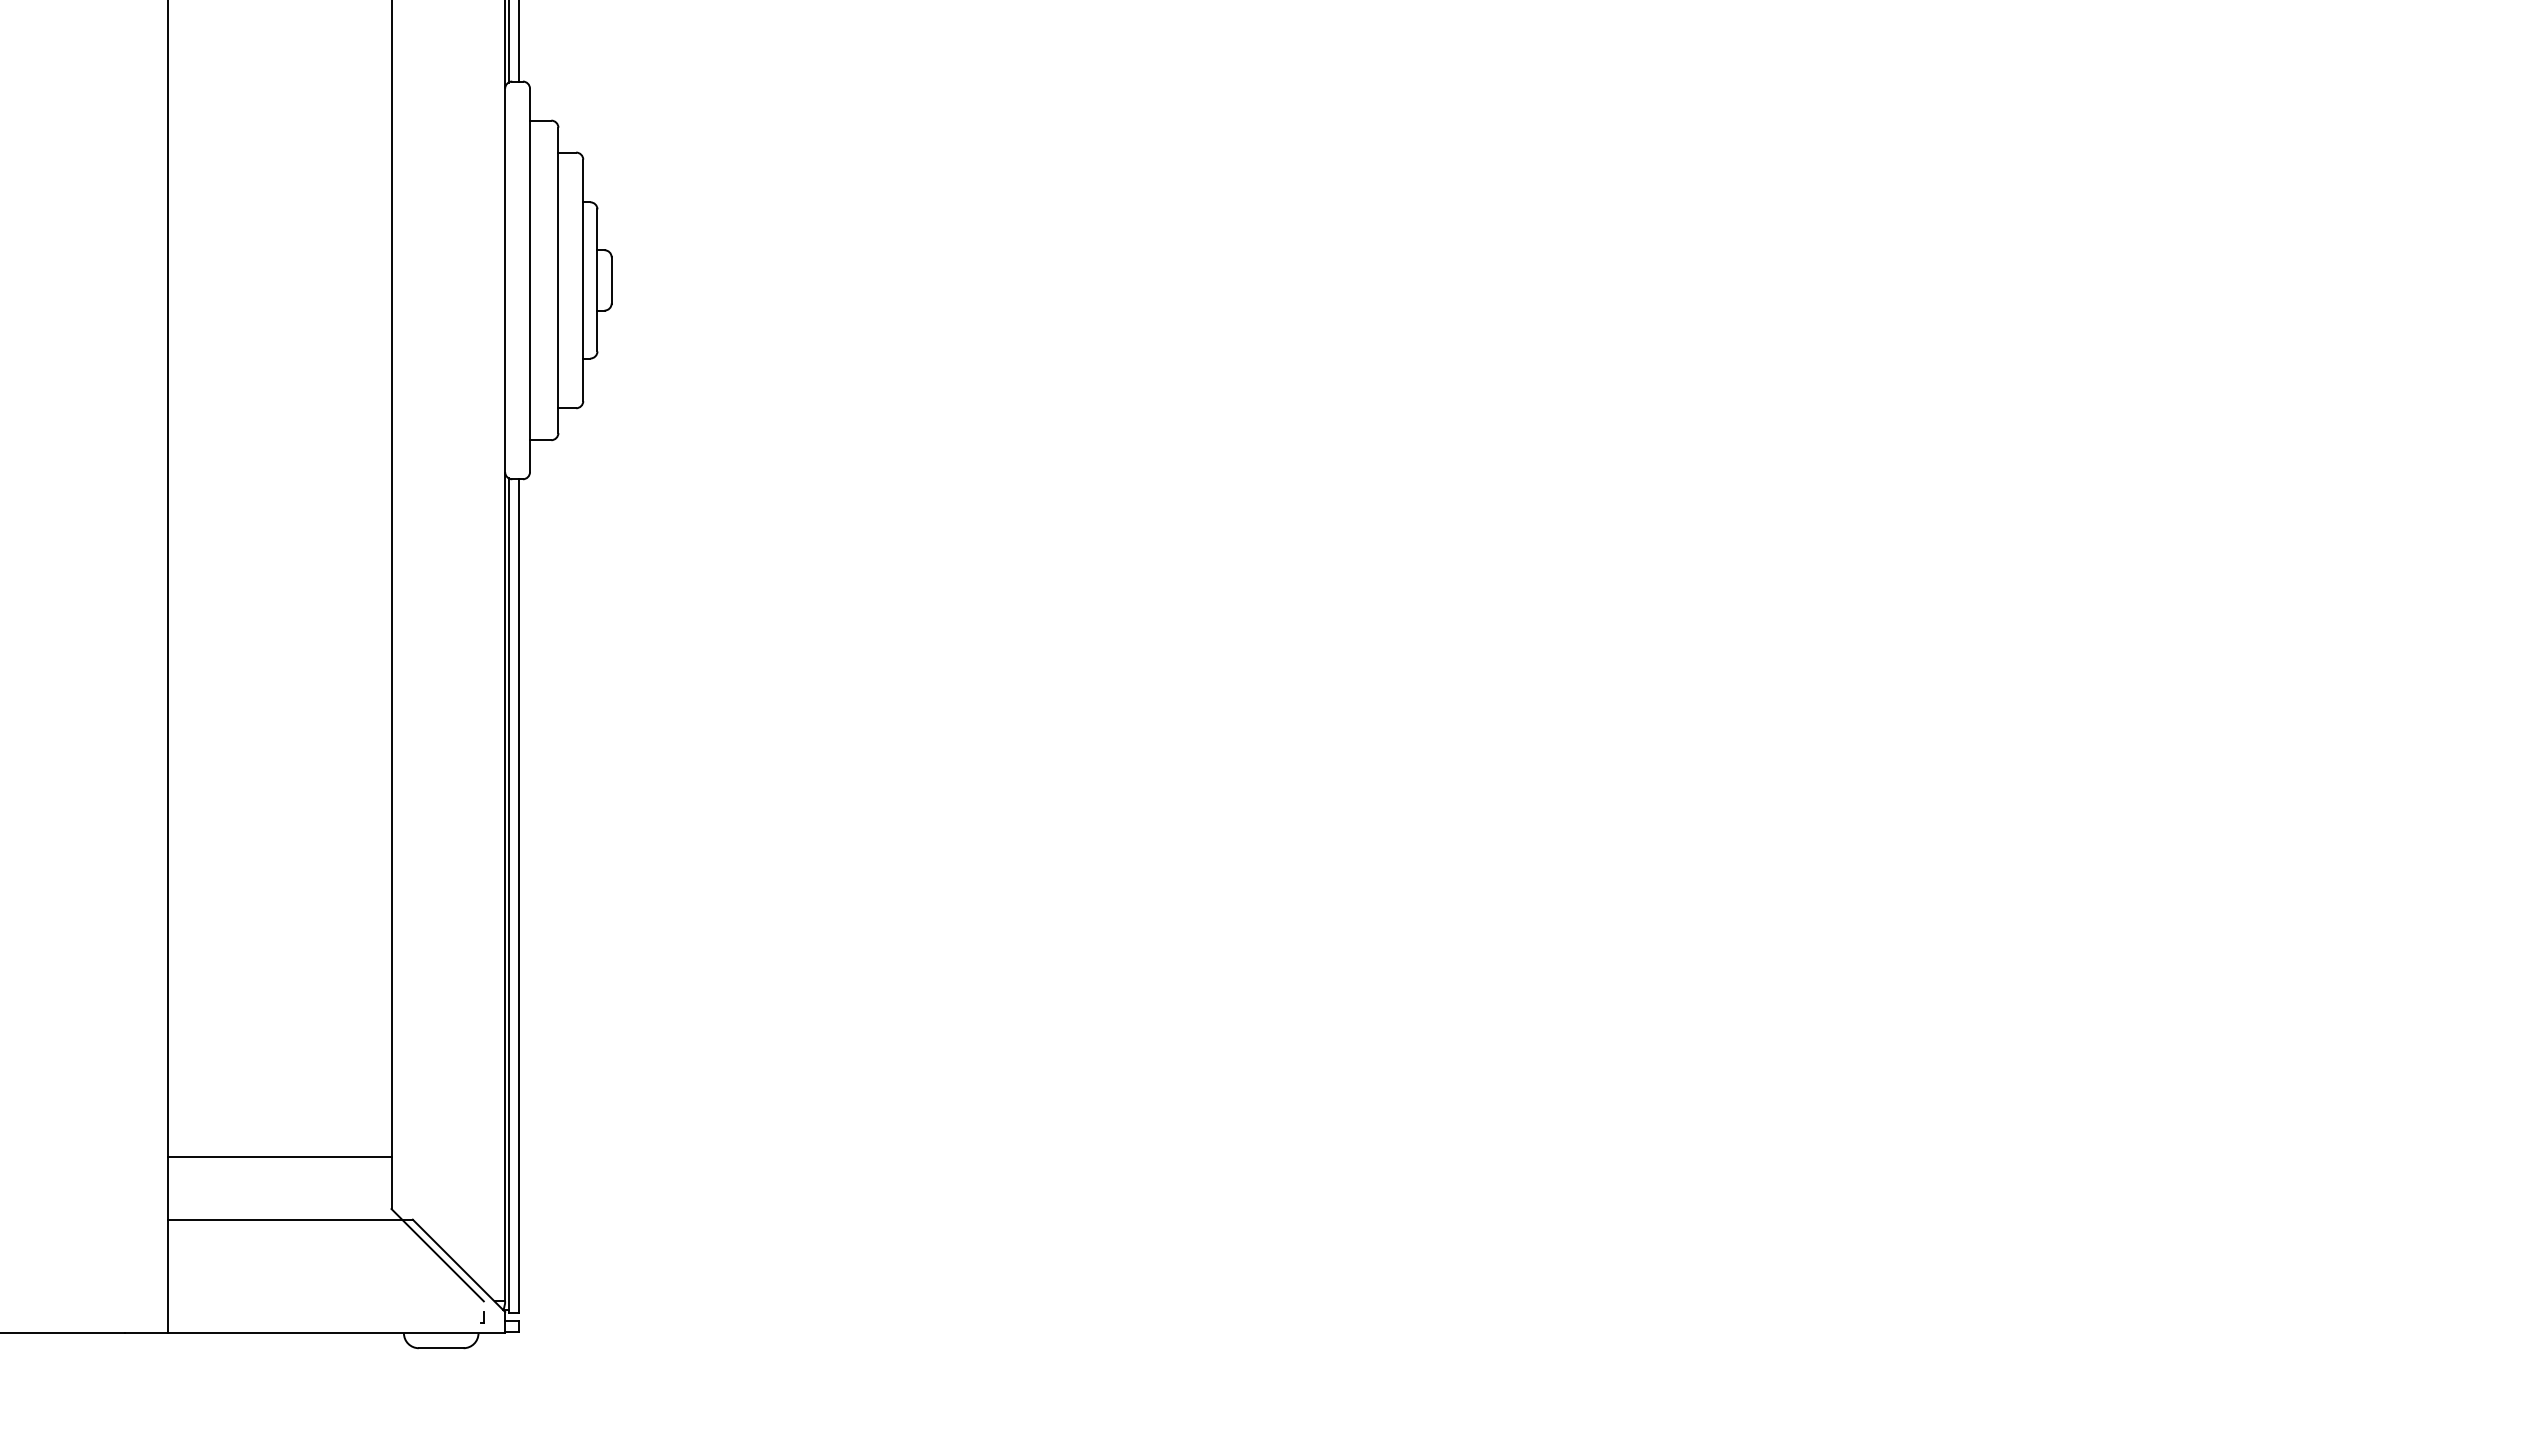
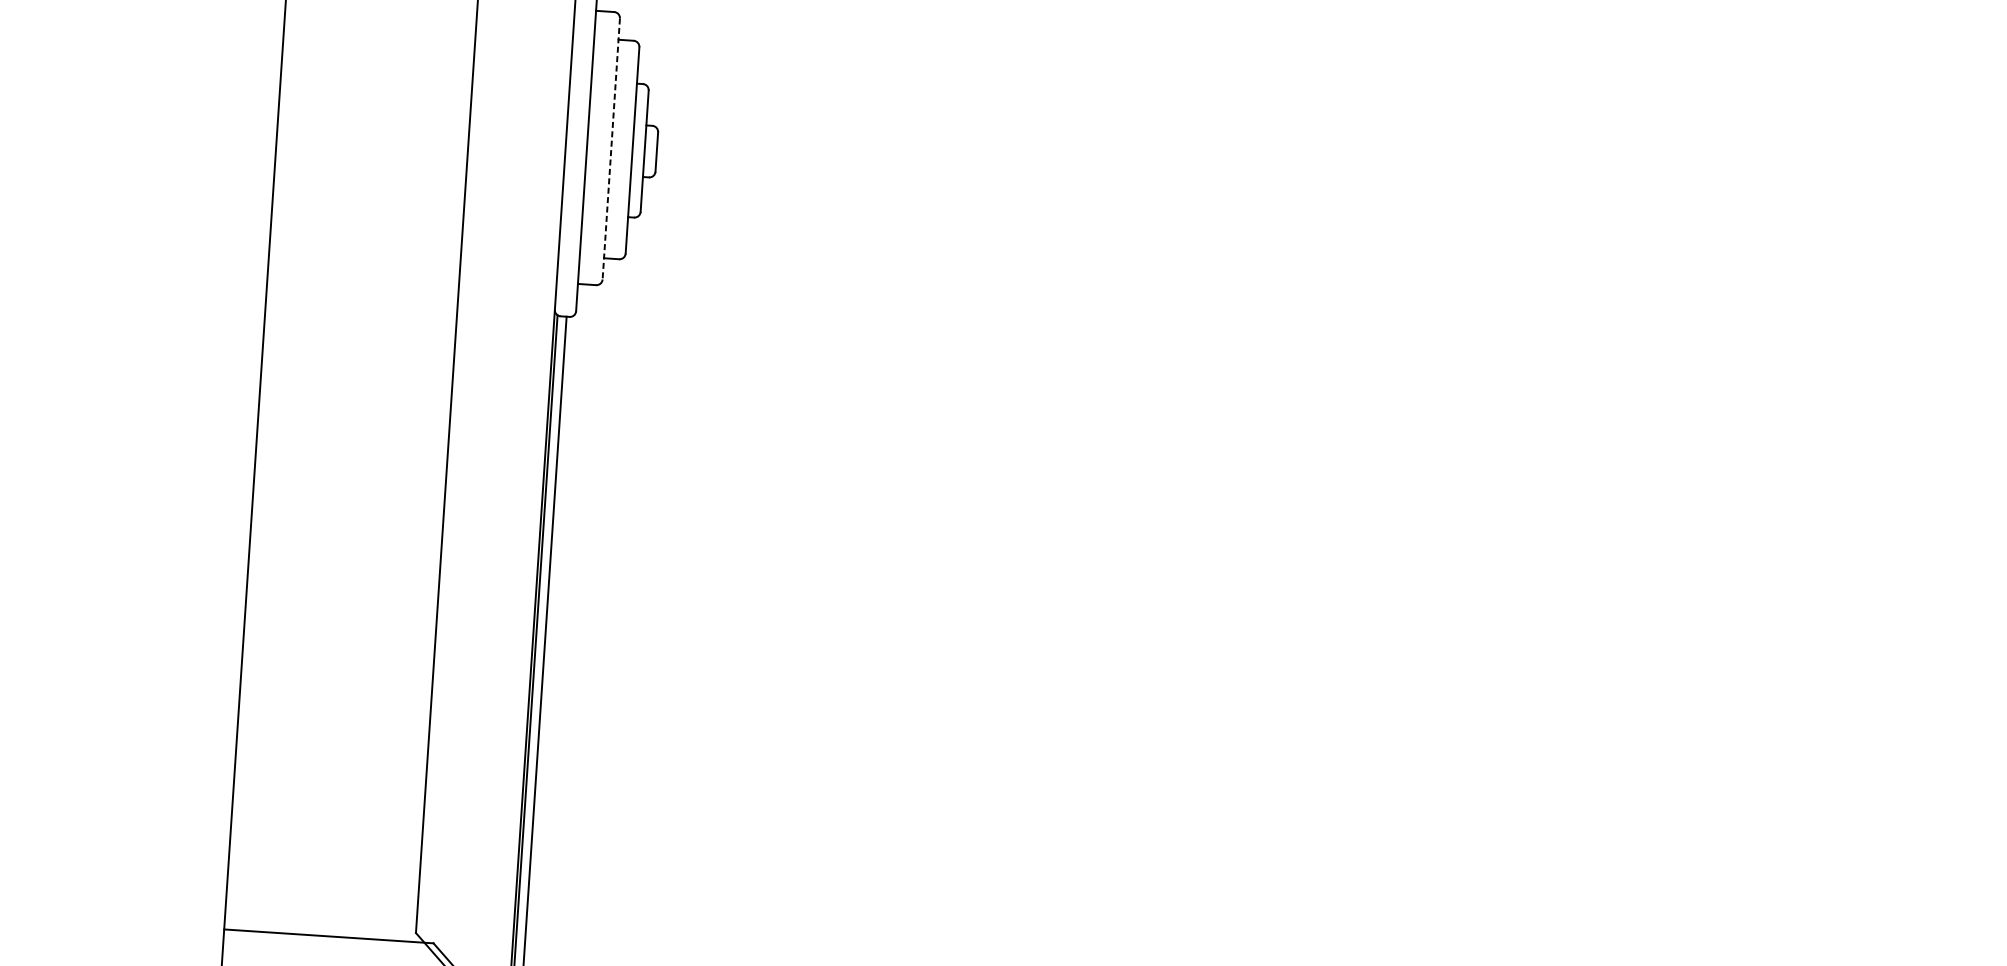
line: (558, 280) -> (611, 149), solid -> dashed
line: (279, 1157) -> (323, 882), removed

